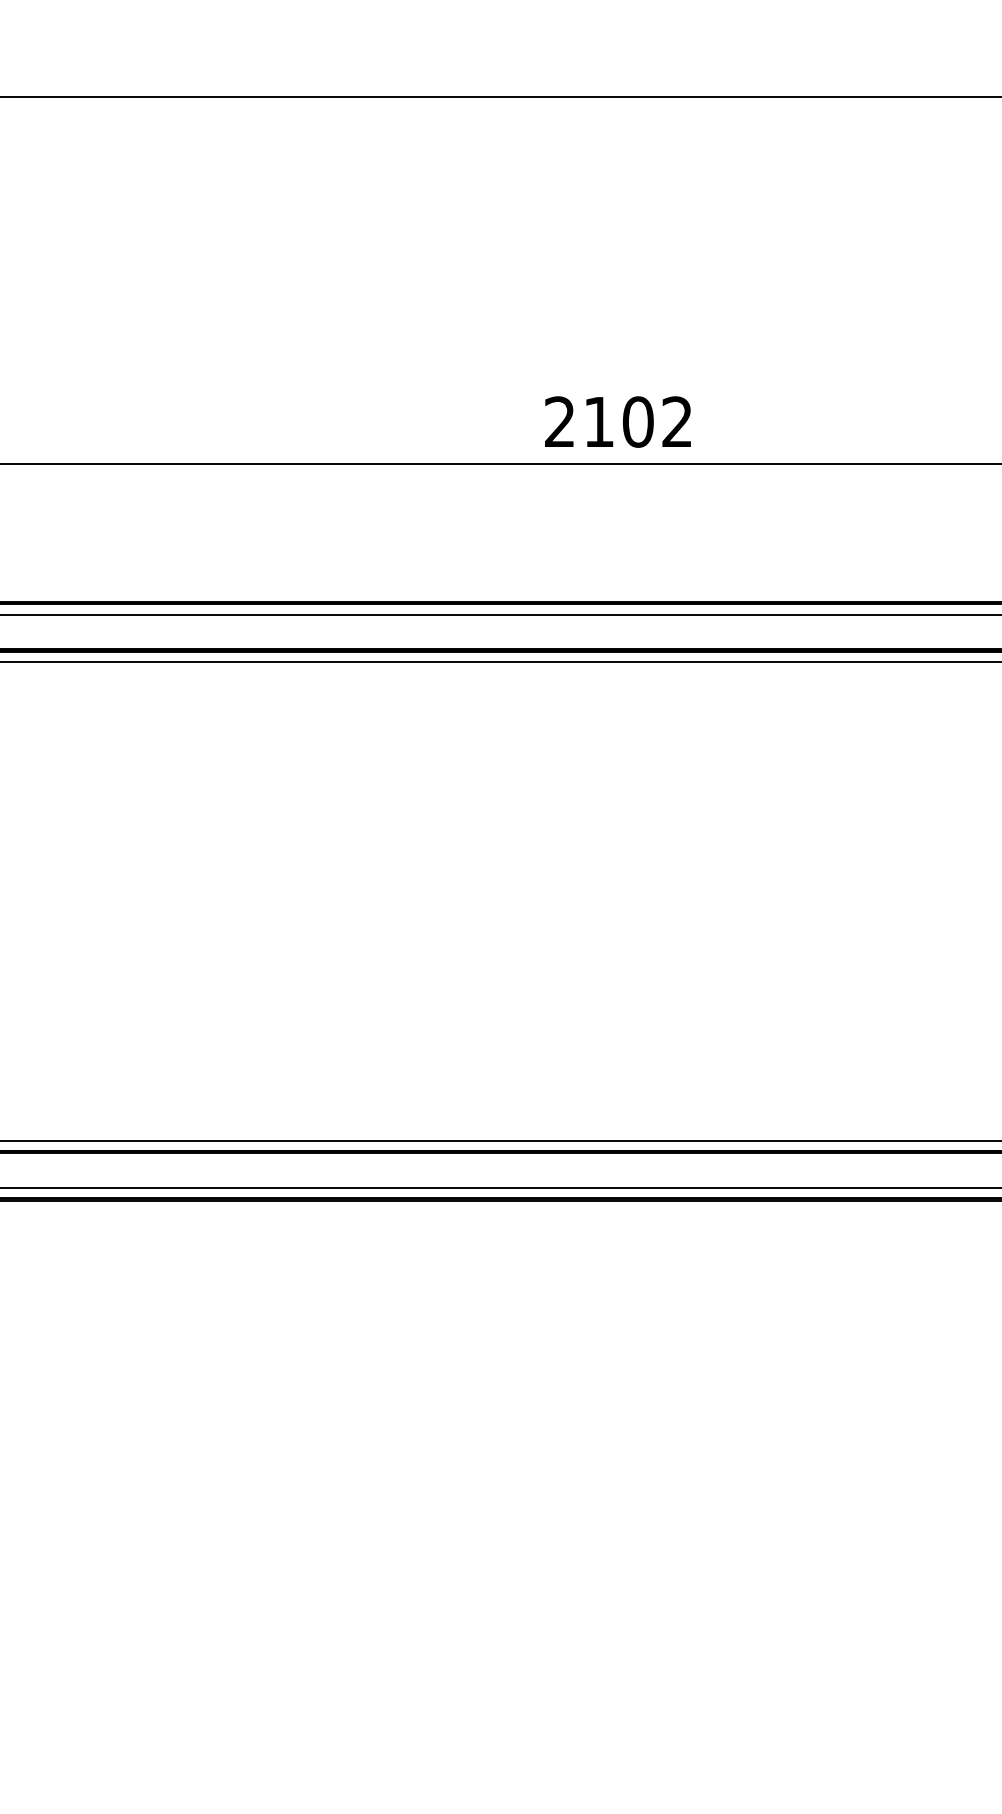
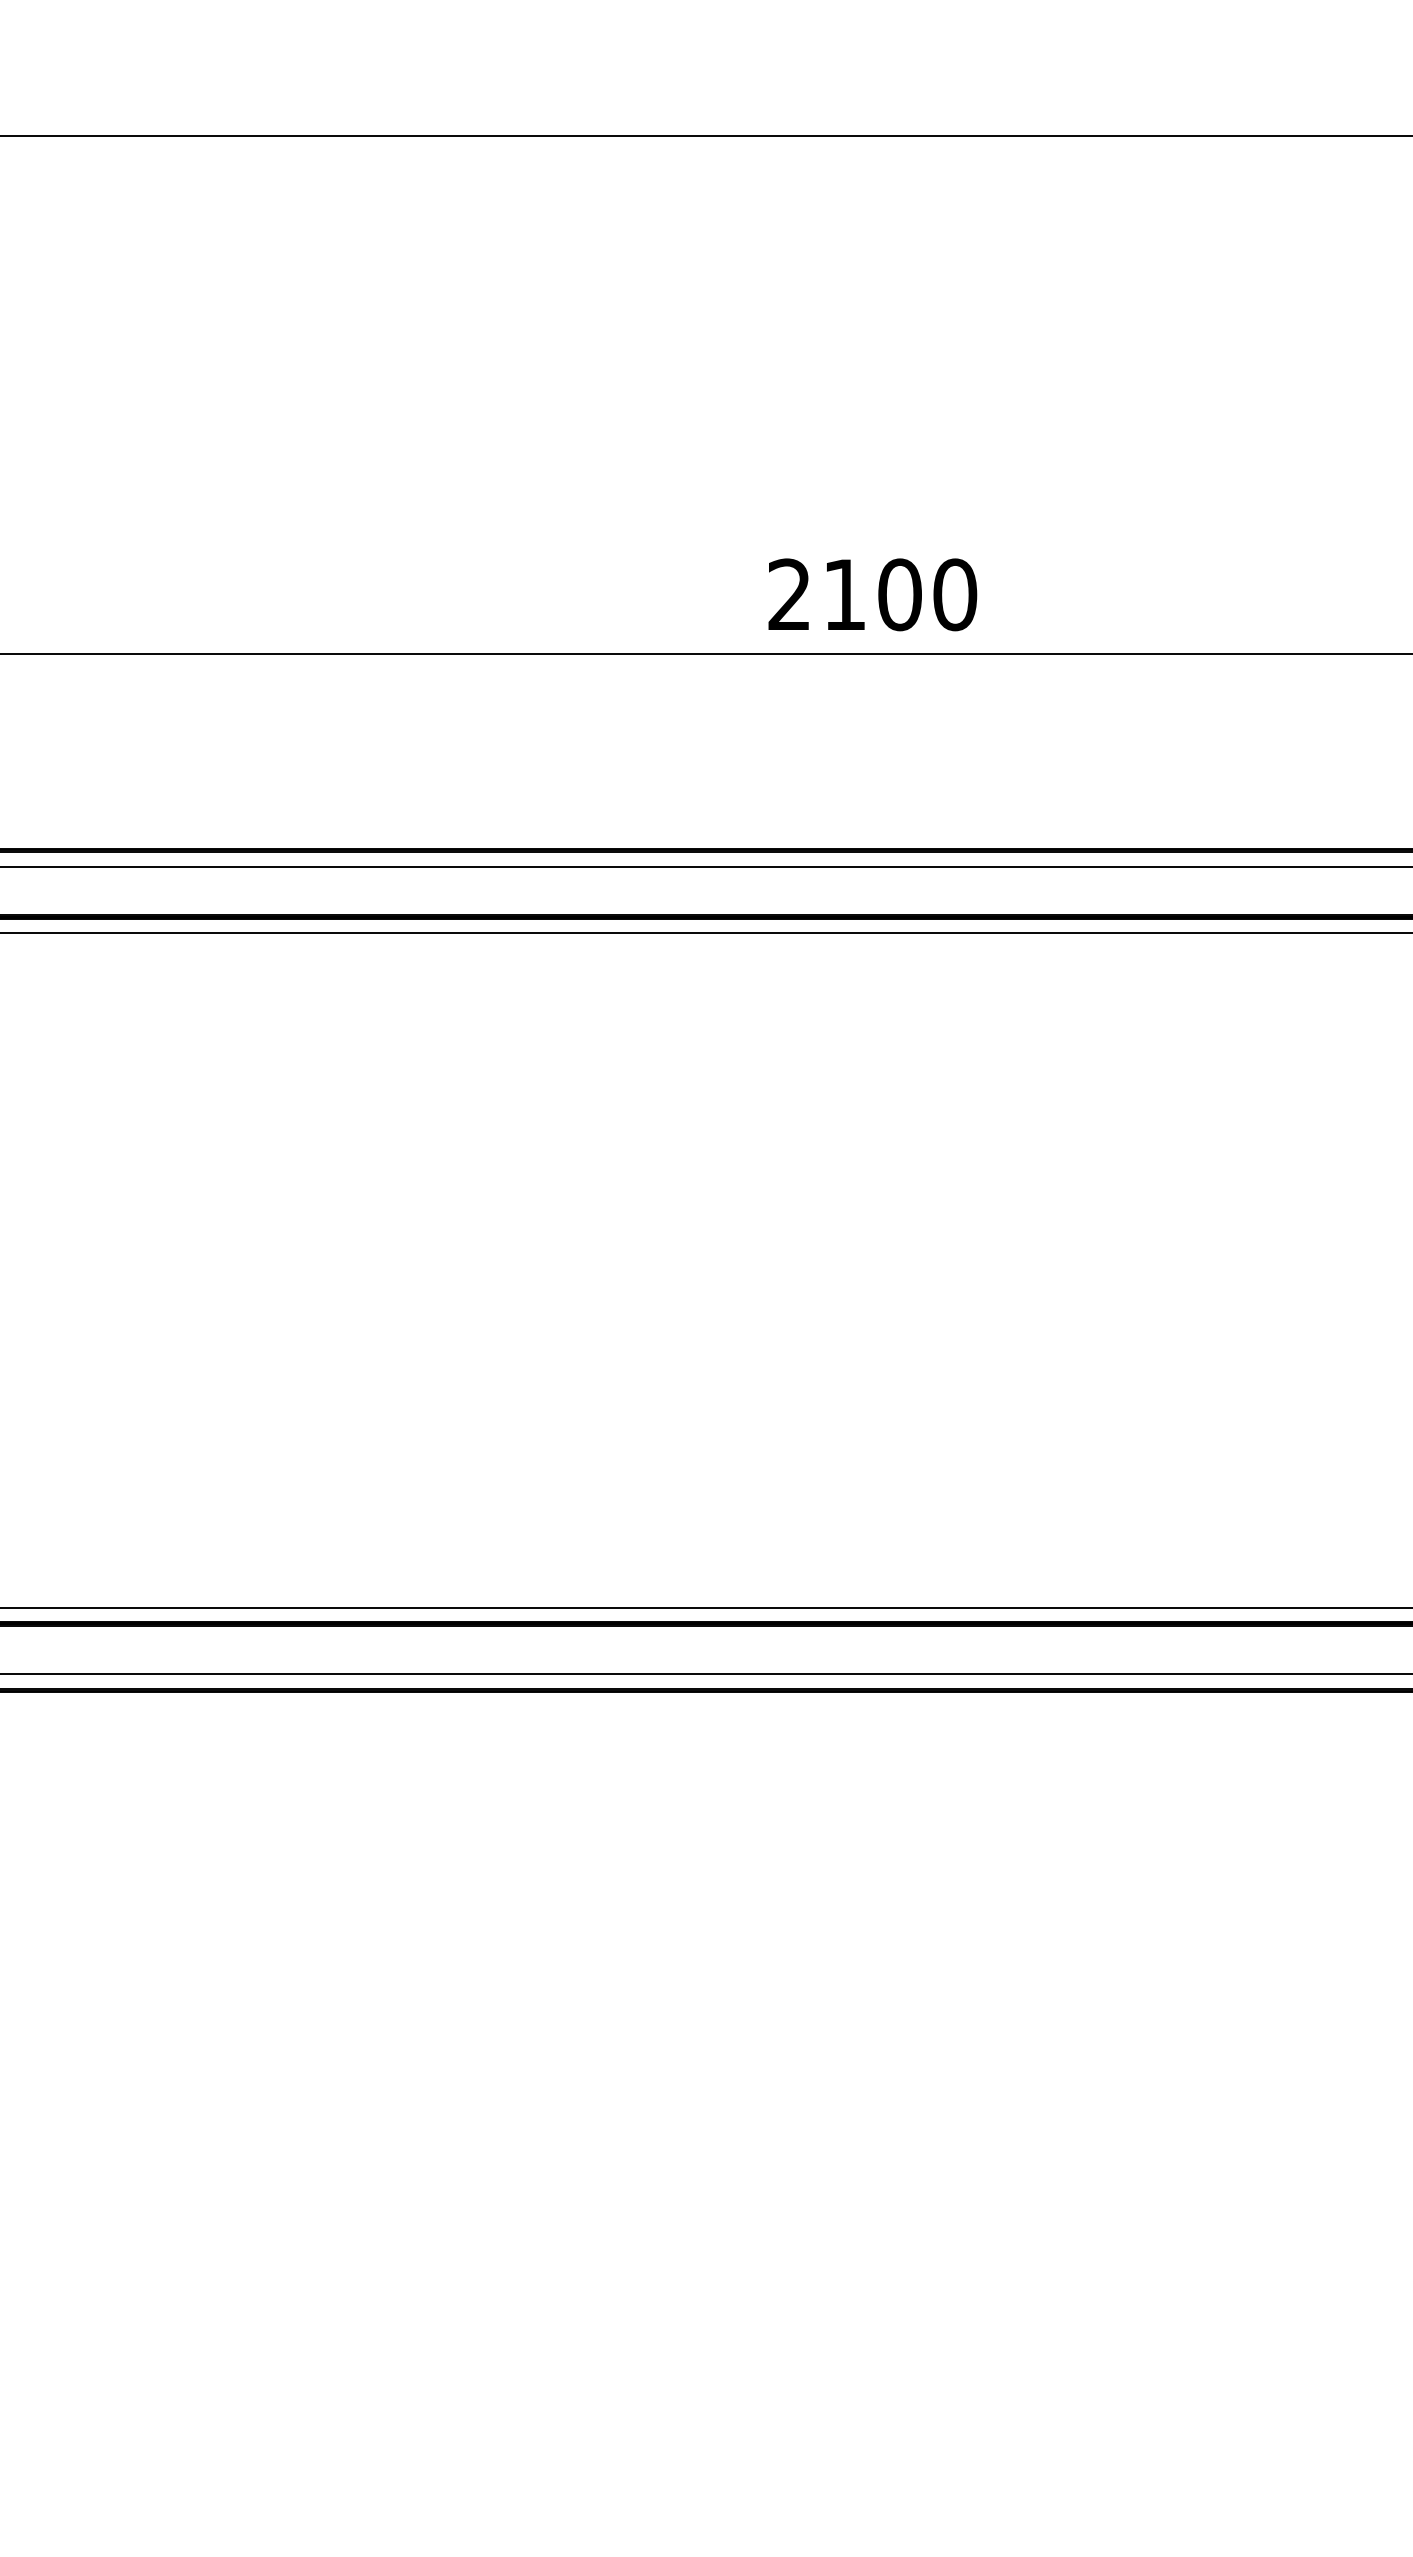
text: (677, 421) -> (955, 594), 2102 -> 2100

